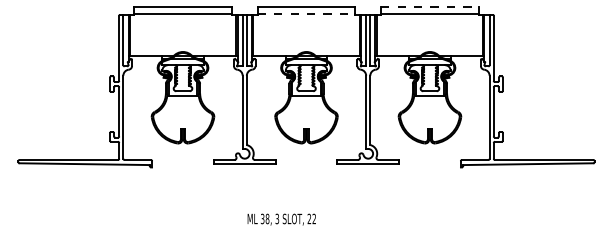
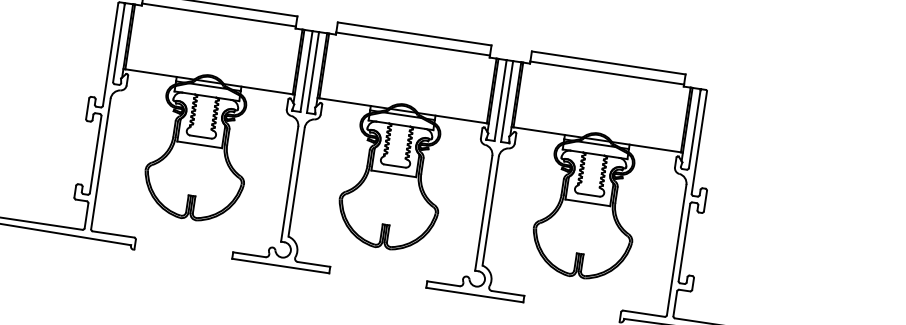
line: (429, 7) -> (607, 63), dashed -> solid
line: (306, 13) -> (413, 43), dashed -> solid

